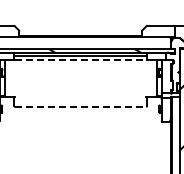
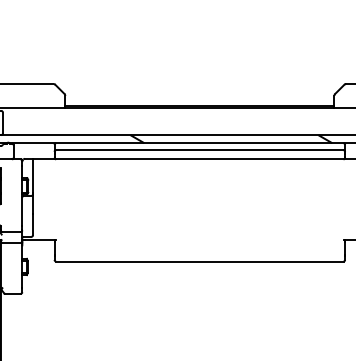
line: (80, 60) -> (199, 160), dashed -> solid
line: (80, 106) -> (199, 260), dashed -> solid

